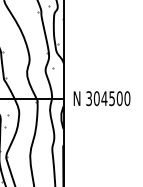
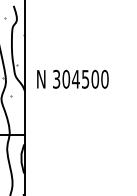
text: (101, 98) -> (72, 79), moved

